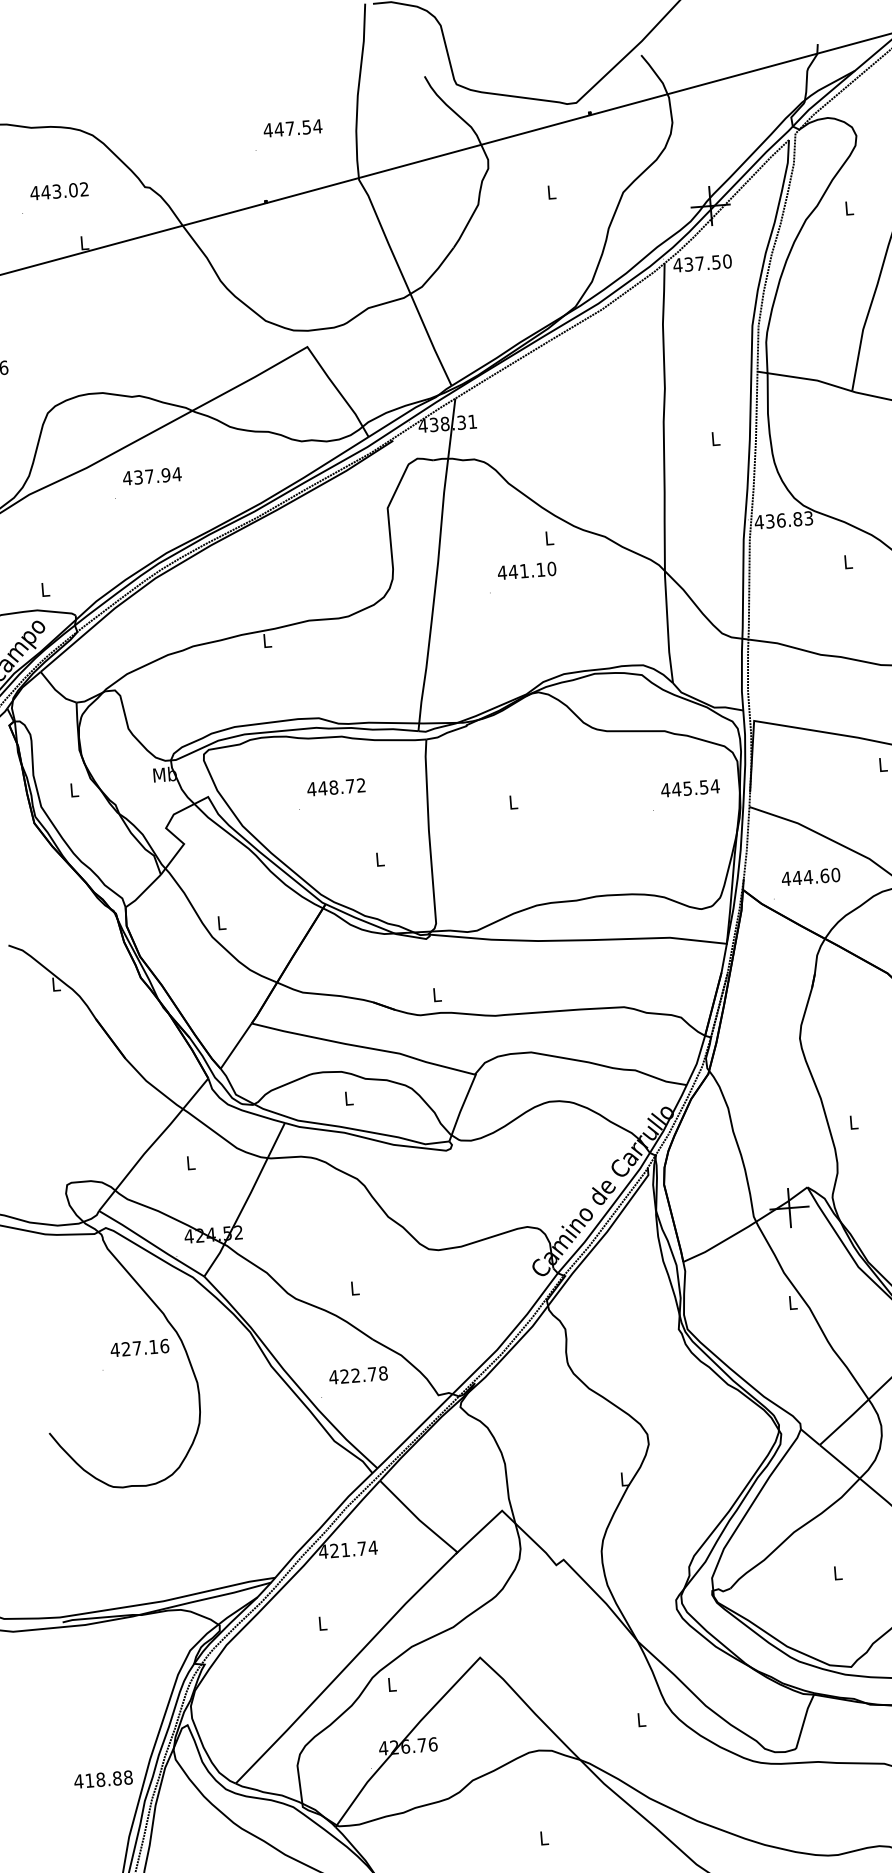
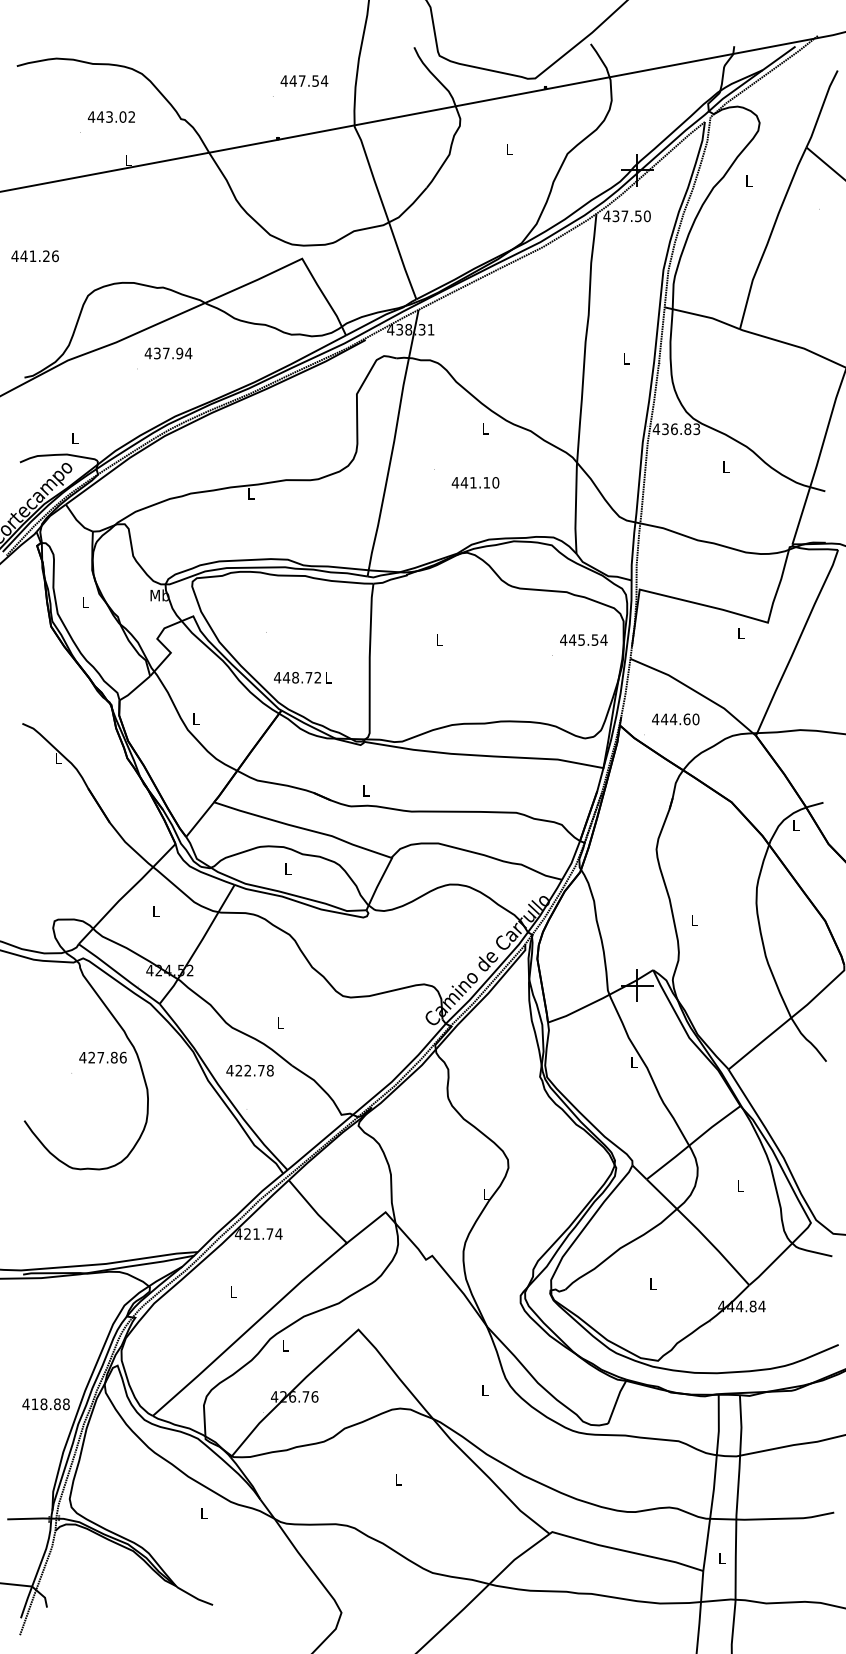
text: (526, 570) -> (475, 482), moved
text: (336, 787) -> (297, 677), moved
text: (152, 1346) -> (113, 1057), 427.16 -> 427.86
text: (357, 1375) -> (249, 1070), moved

